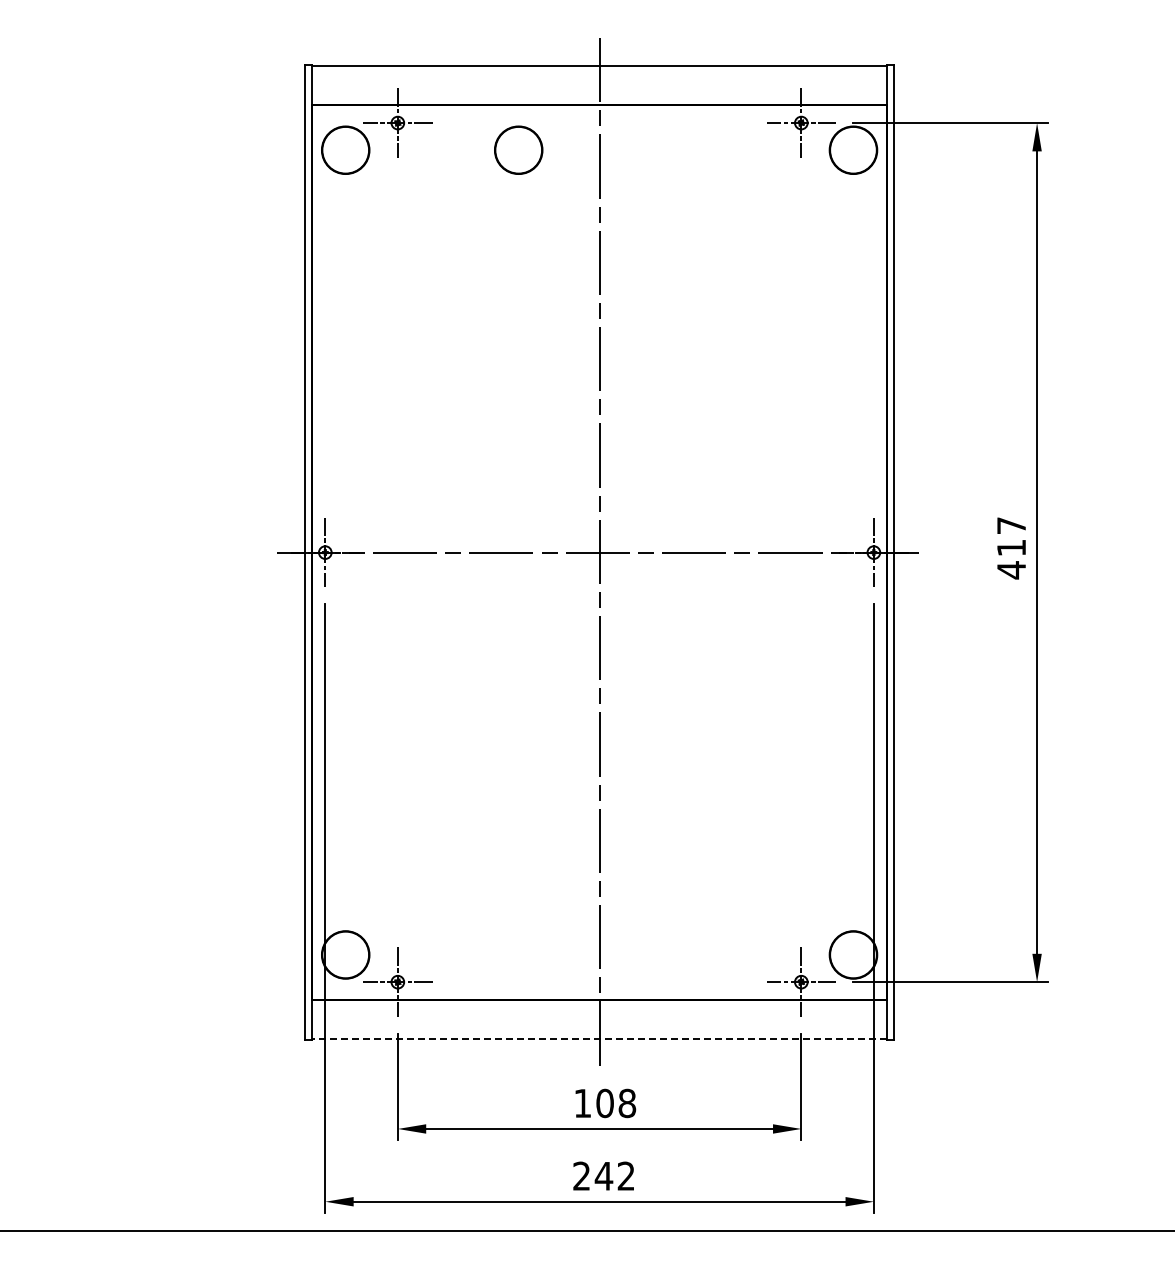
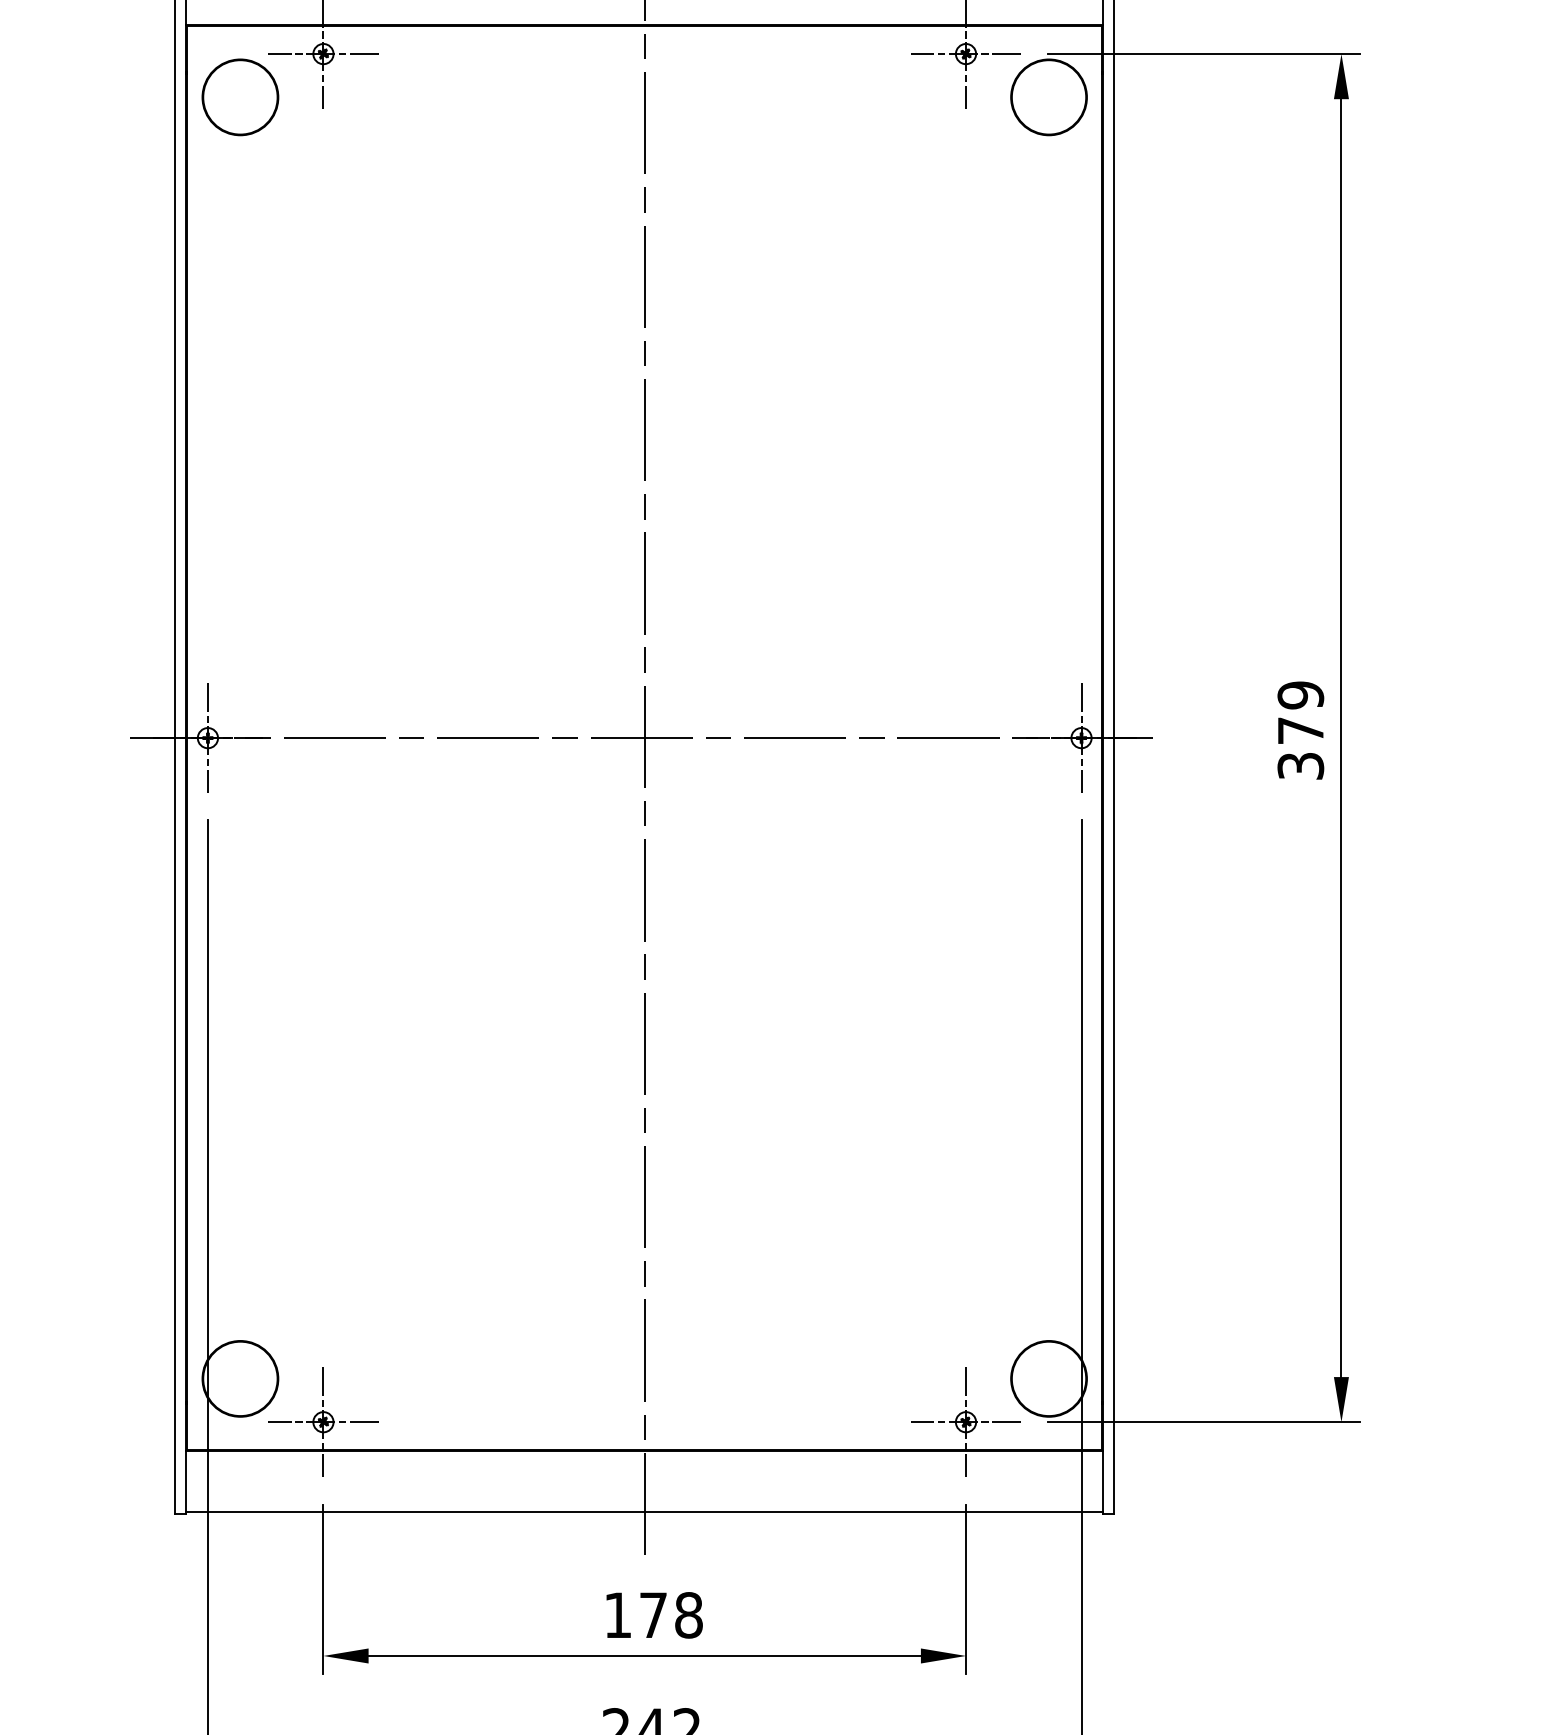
circle: (518, 149) -> (515, 96), removed
text: (1011, 548) -> (1300, 731), 417 -> 379
line: (599, 1038) -> (644, 1511), dashed -> solid
text: (604, 1103) -> (652, 1615), 108 -> 178

